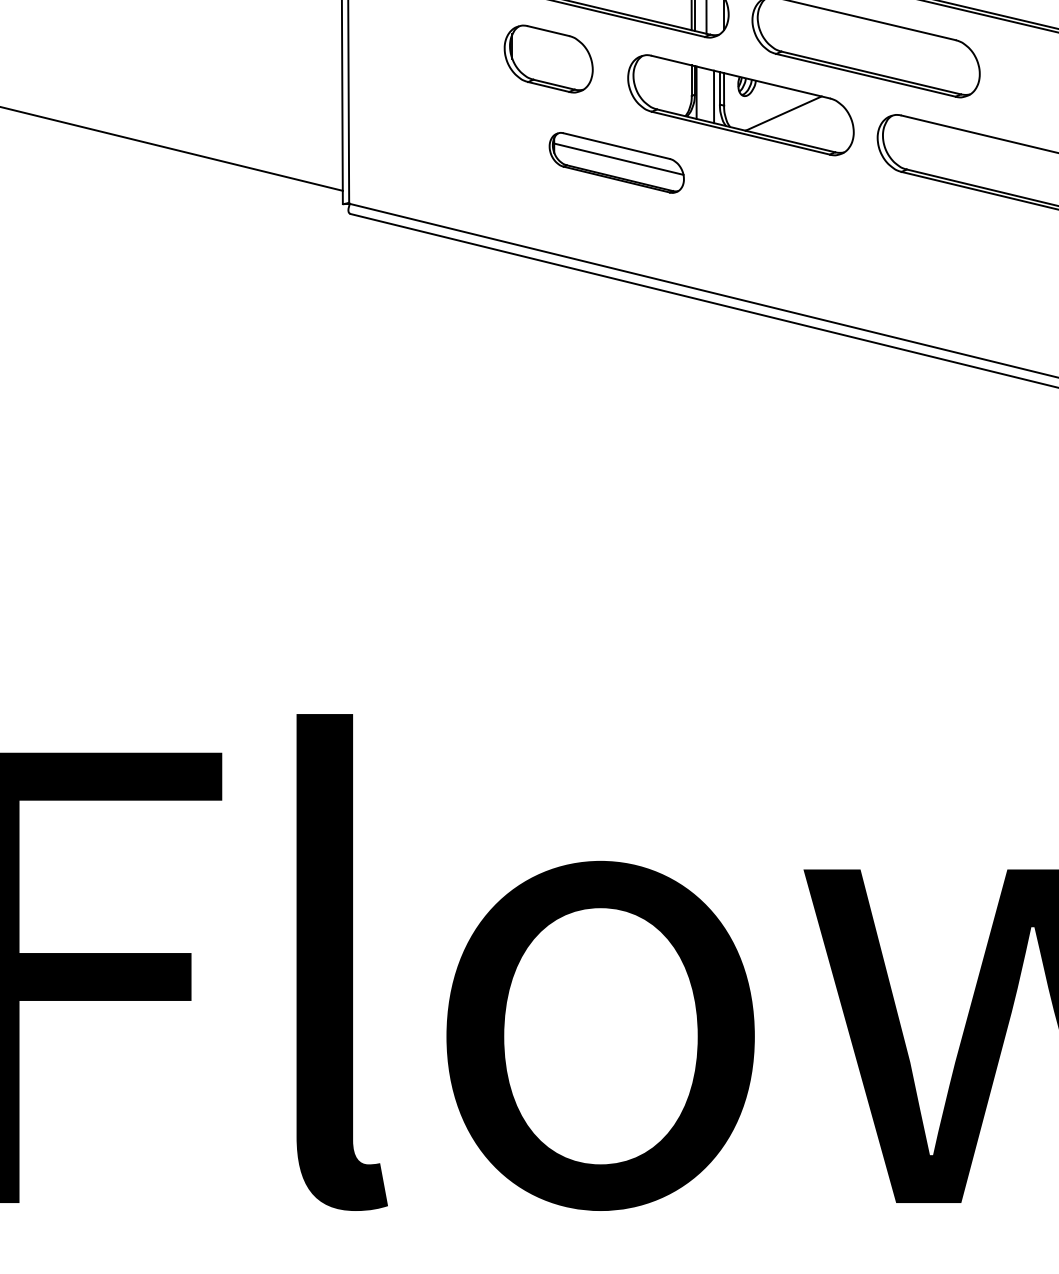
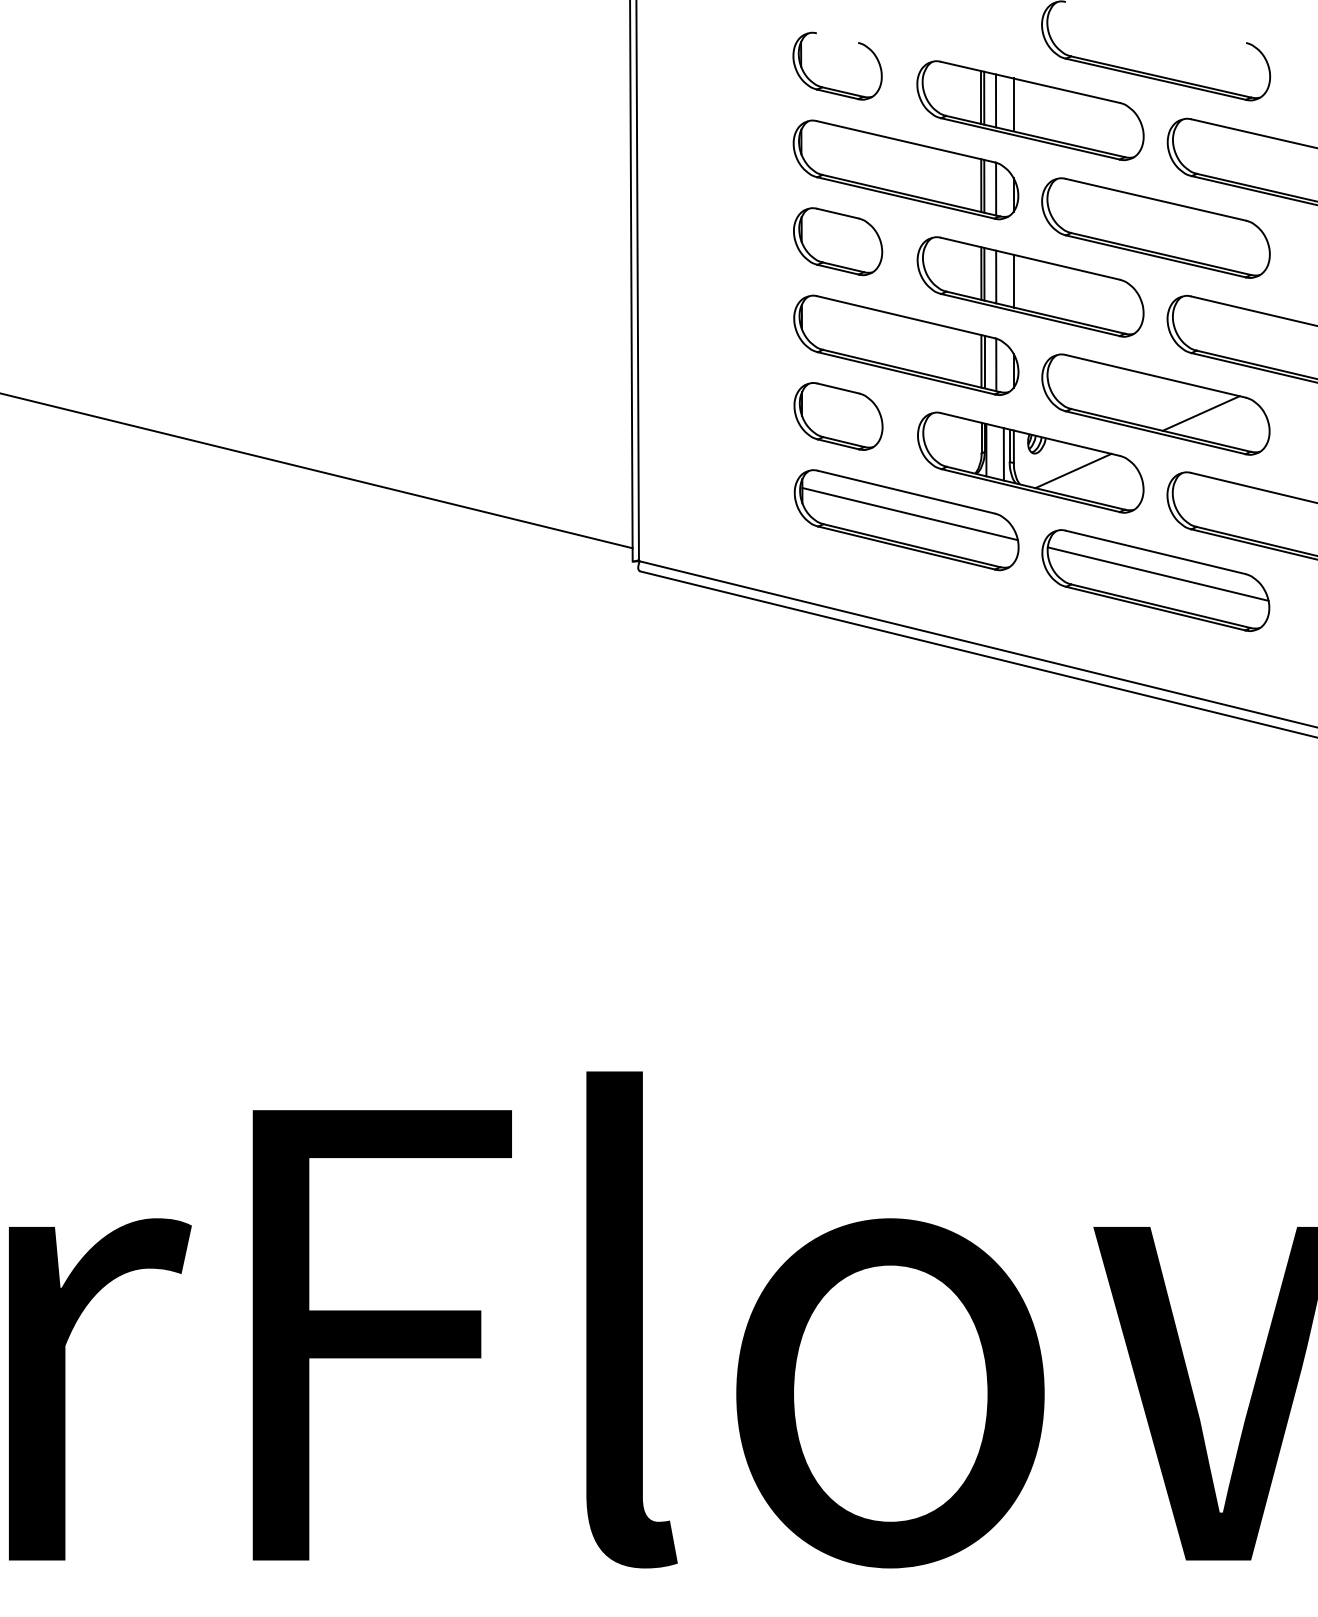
line: (910, 56) -> (1200, 413), added
part: (616, 163) -> (906, 520), size x1.67
part: (865, 223) -> (1155, 580), added

